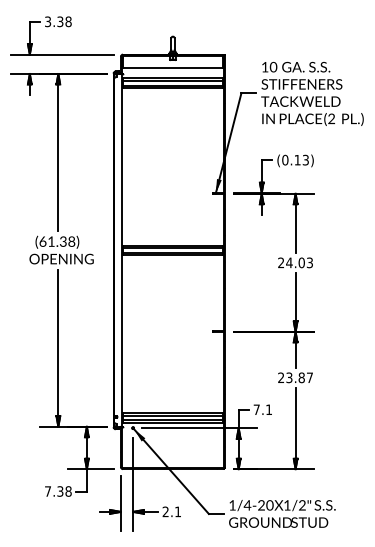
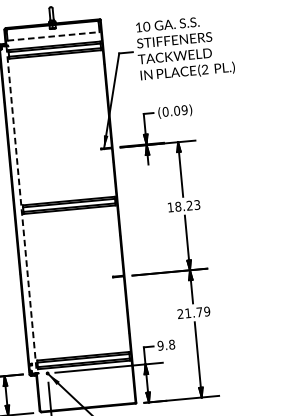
line: (172, 68) -> (53, 36), solid -> dashed
text: (301, 159) -> (180, 109), (0.13) -> (0.09)
line: (121, 250) -> (21, 209), solid -> dashed
text: (291, 262) -> (180, 206), 24.03 -> 18.23
text: (299, 377) -> (197, 312), 23.87 -> 21.79
text: (262, 409) -> (165, 345), 7.1 -> 9.8

